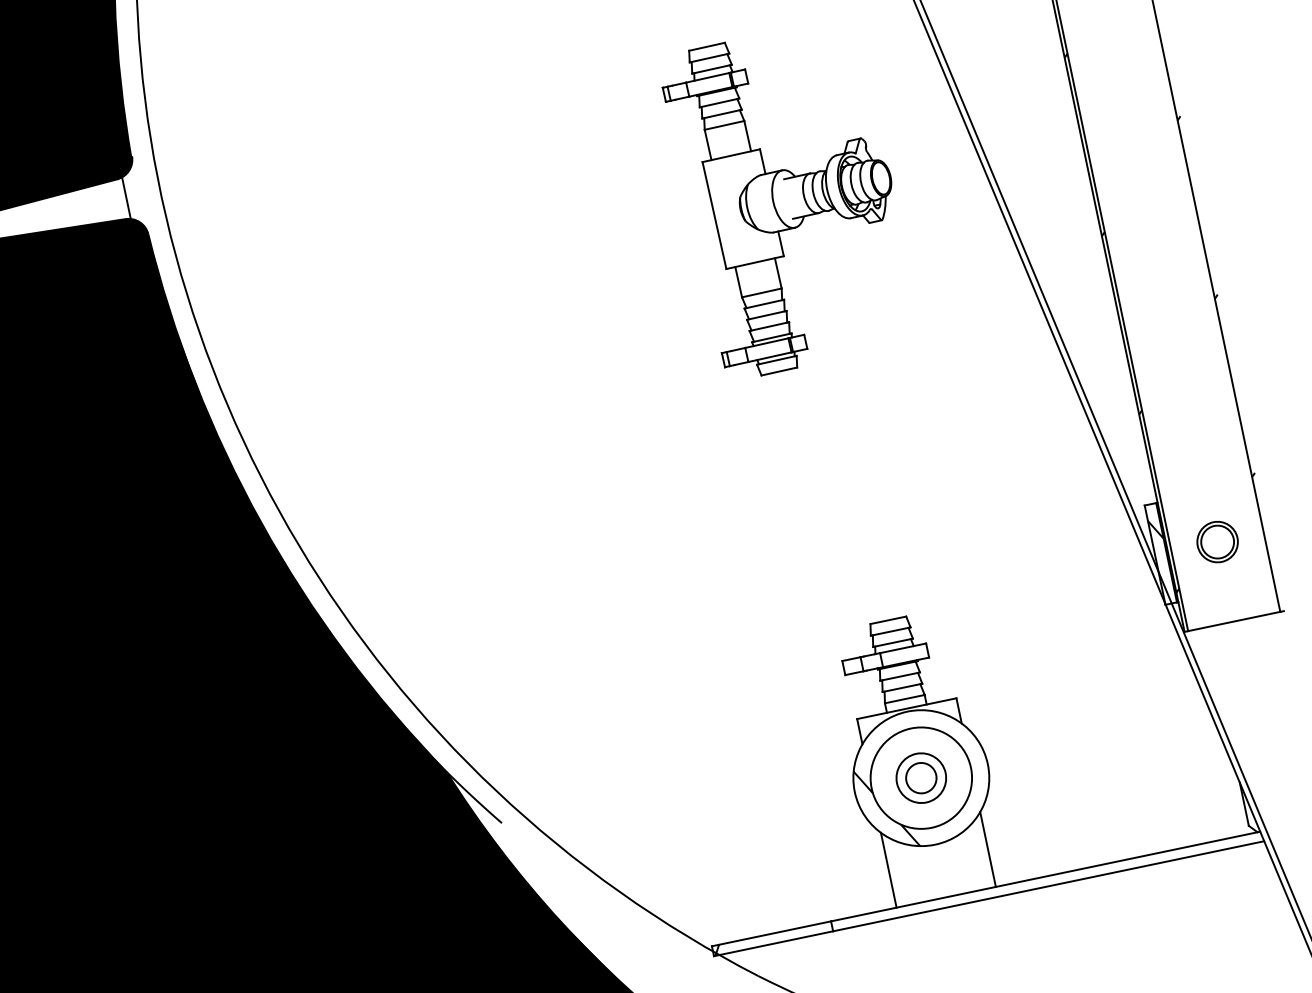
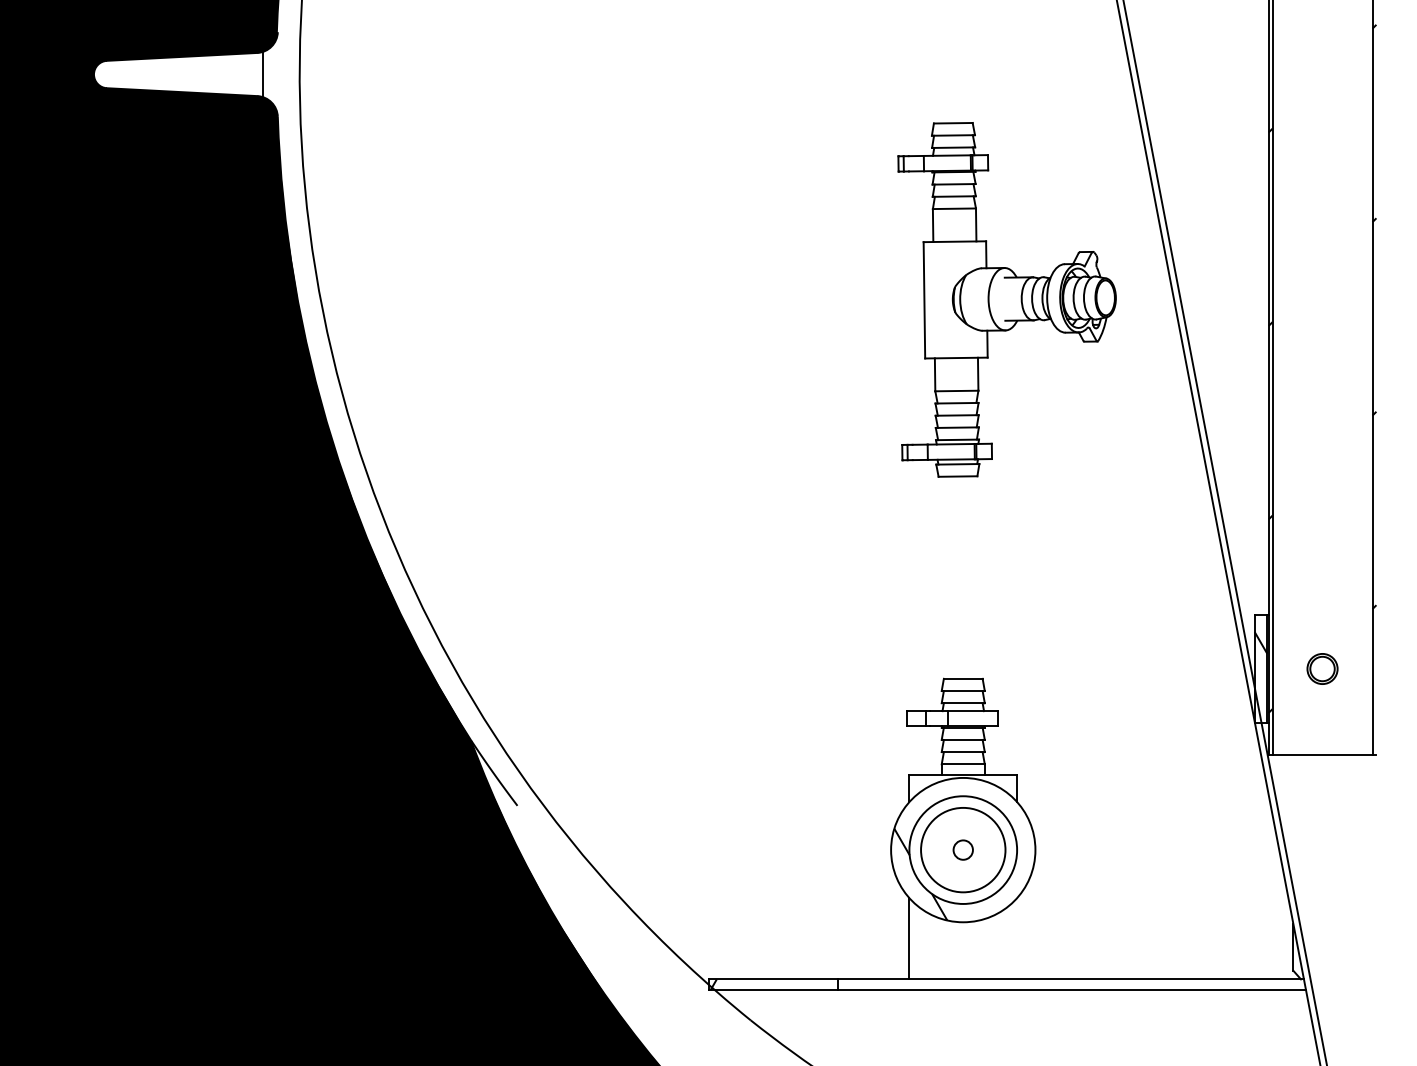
part: (789, 199) -> (1006, 299), moved
part: (1217, 541) -> (1322, 668), size x0.7
circle: (920, 777) -> (962, 849), size x1.6
circle: (921, 777) -> (963, 849), size x0.6
line: (988, 849) -> (1017, 938), removed

